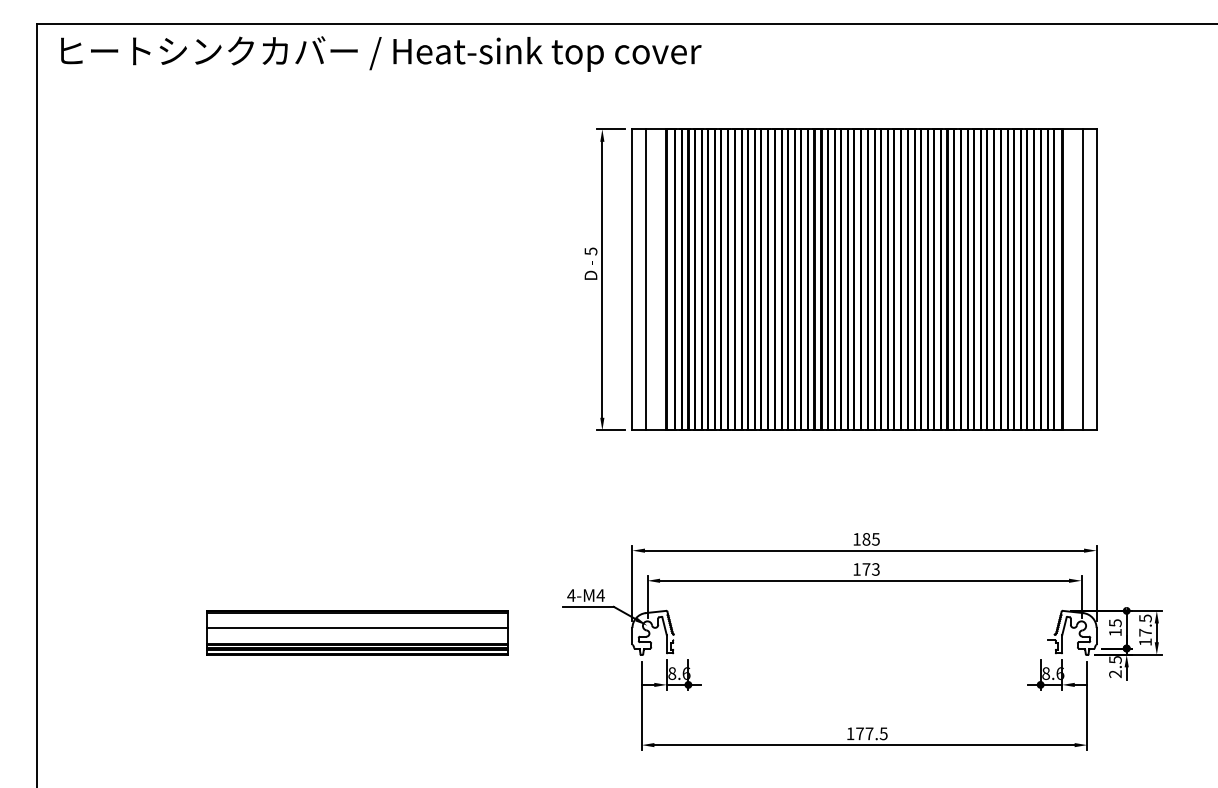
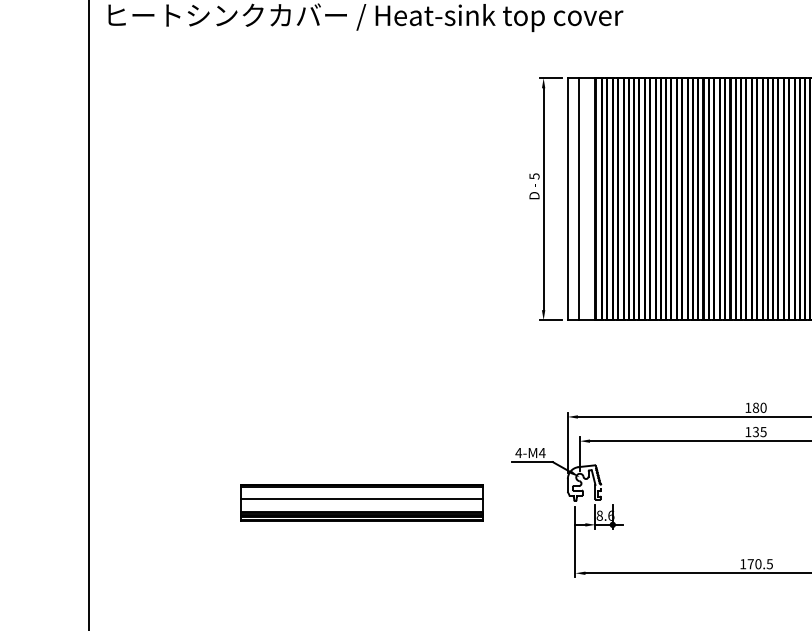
text: (875, 539) -> (763, 407), 185 -> 180
text: (870, 569) -> (759, 432), 173 -> 135
part: (357, 632) -> (362, 502), moved
text: (869, 733) -> (758, 563), 177.5 -> 170.5

